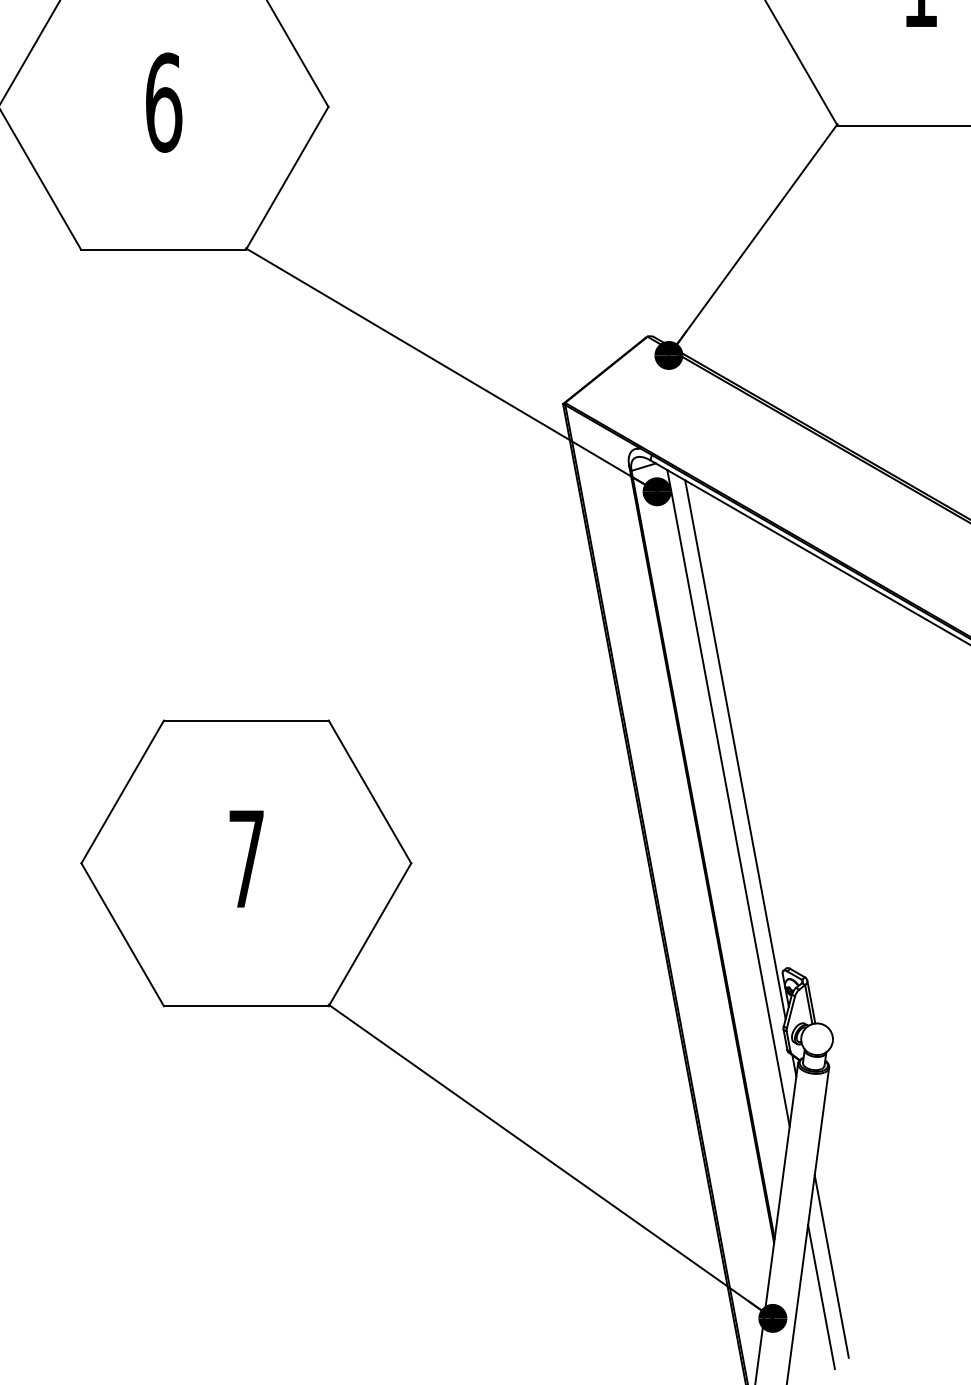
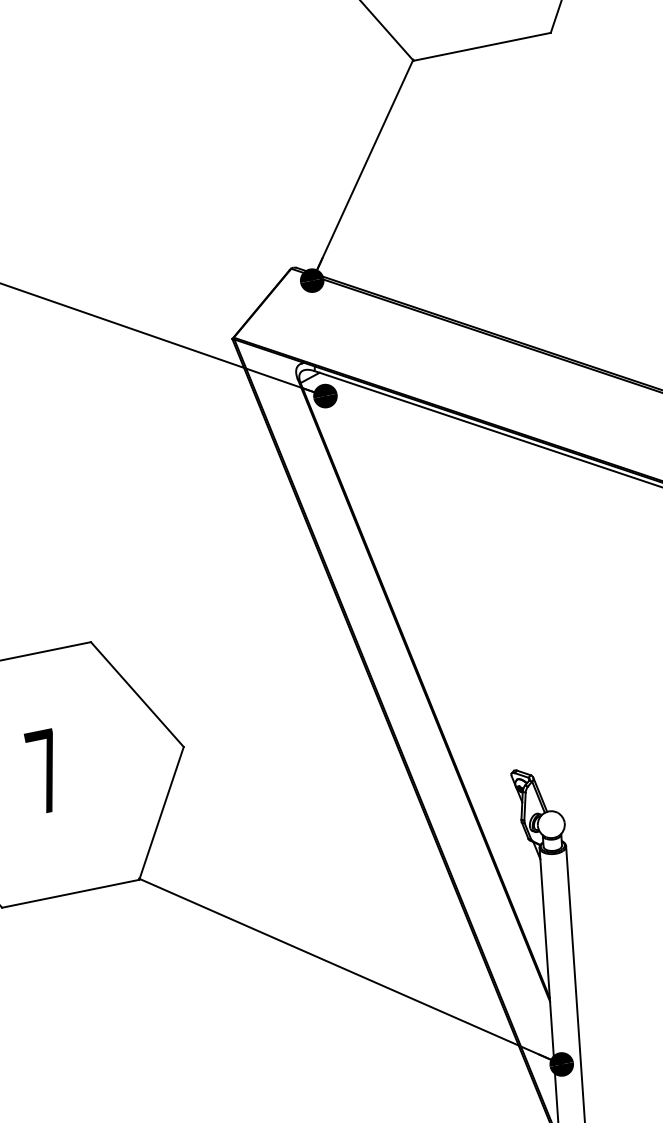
line: (735, 749) -> (434, 597), removed
line: (728, 798) -> (436, 639), removed
line: (831, 1266) -> (601, 1011), removed
line: (821, 1296) -> (598, 1038), removed

